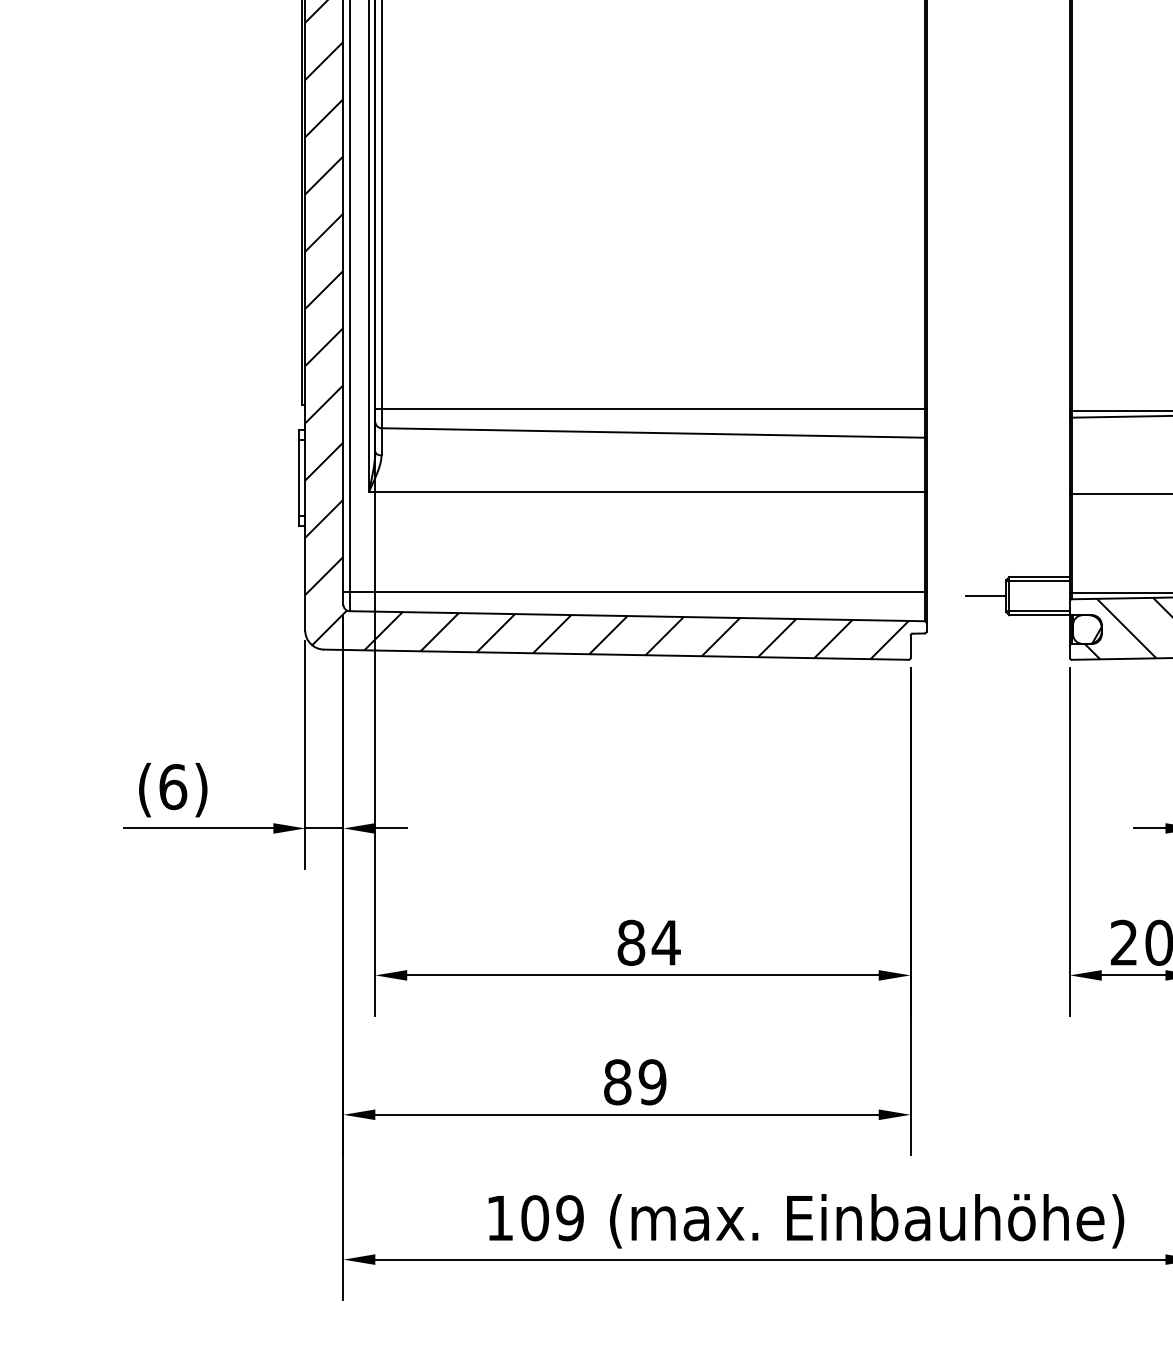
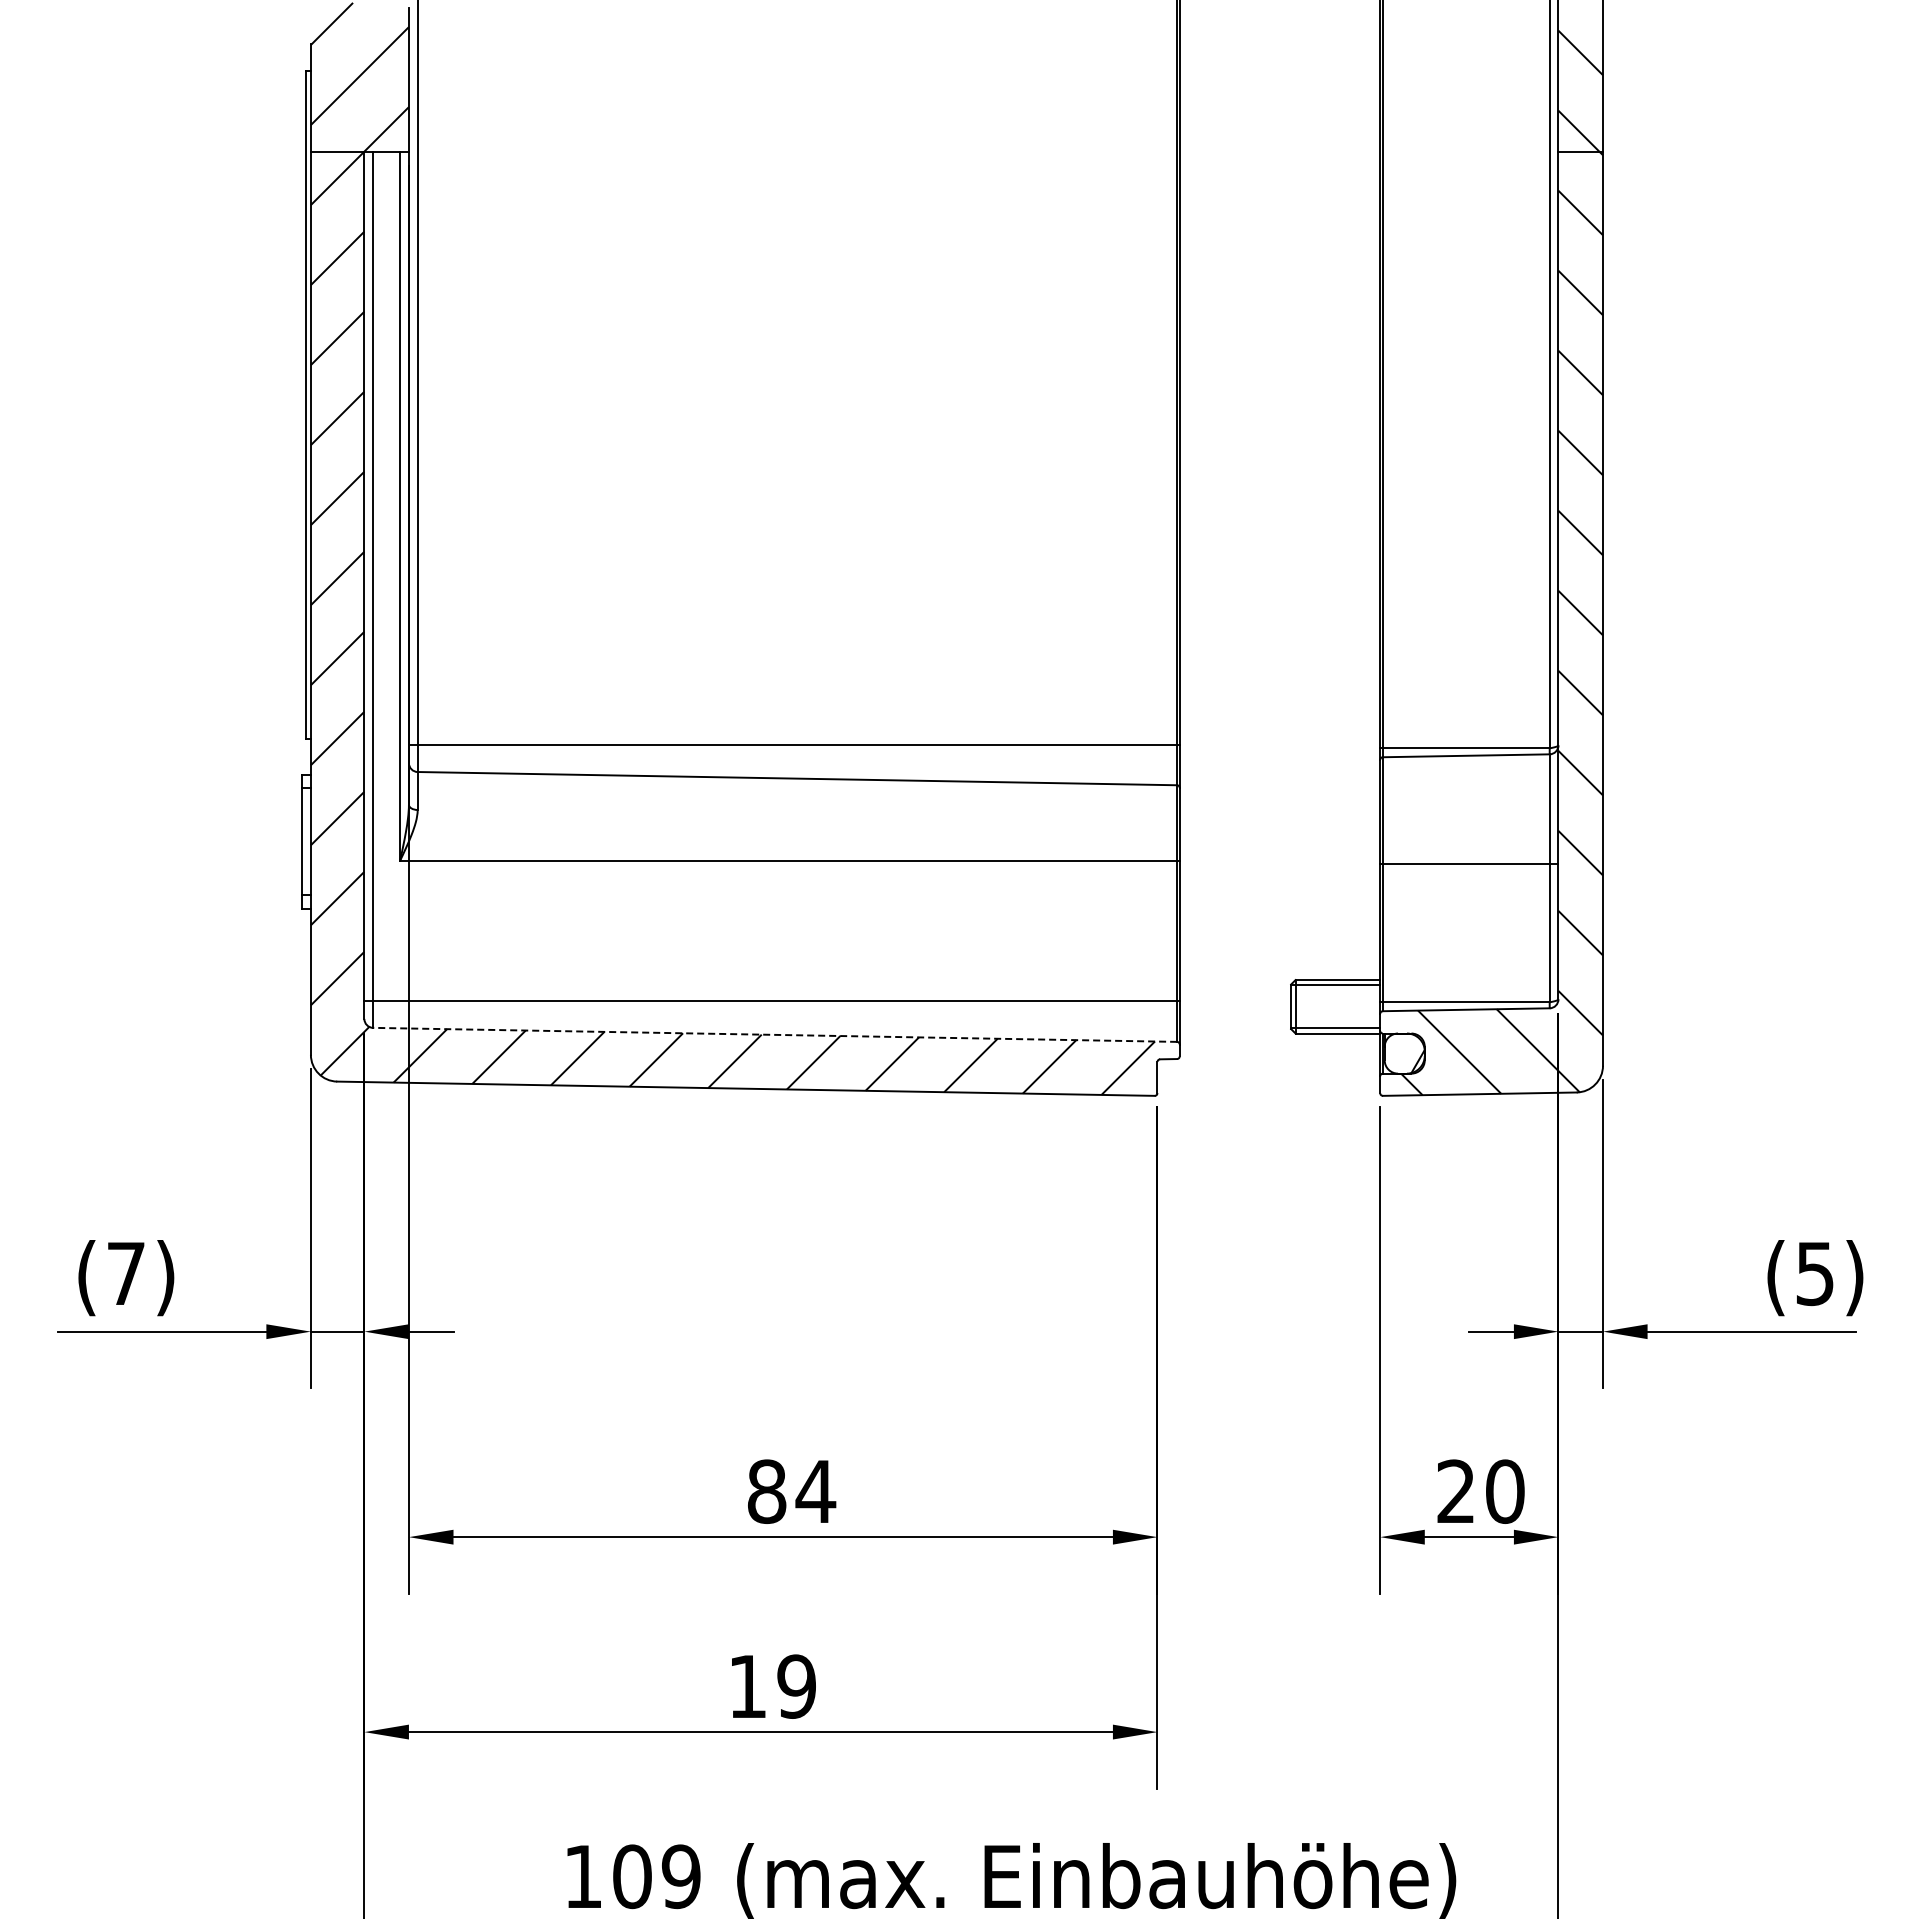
line: (986, 595) -> (1263, 1006), removed
line: (636, 615) -> (774, 1034), solid -> dashed
text: (173, 786) -> (126, 1273), (6) -> (7)
text: (617, 1082) -> (747, 1686), 89 -> 19

